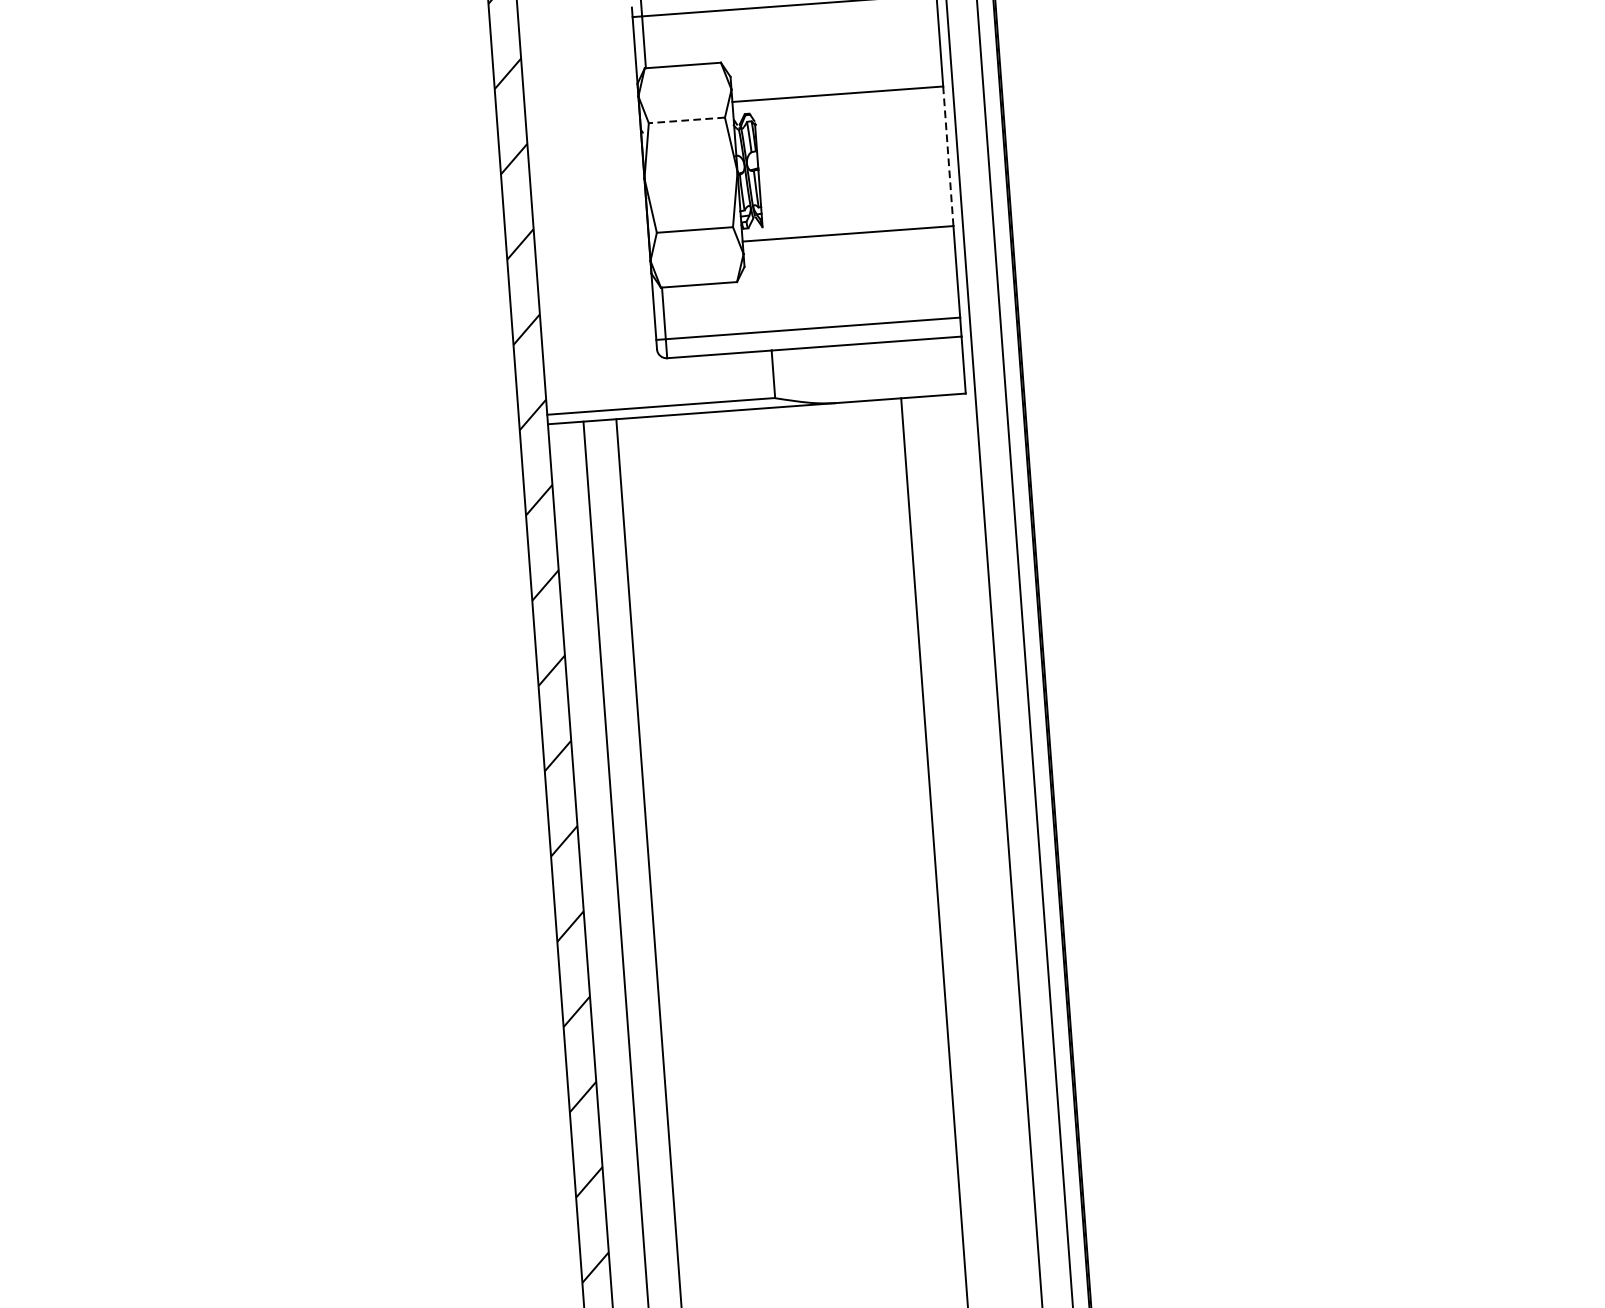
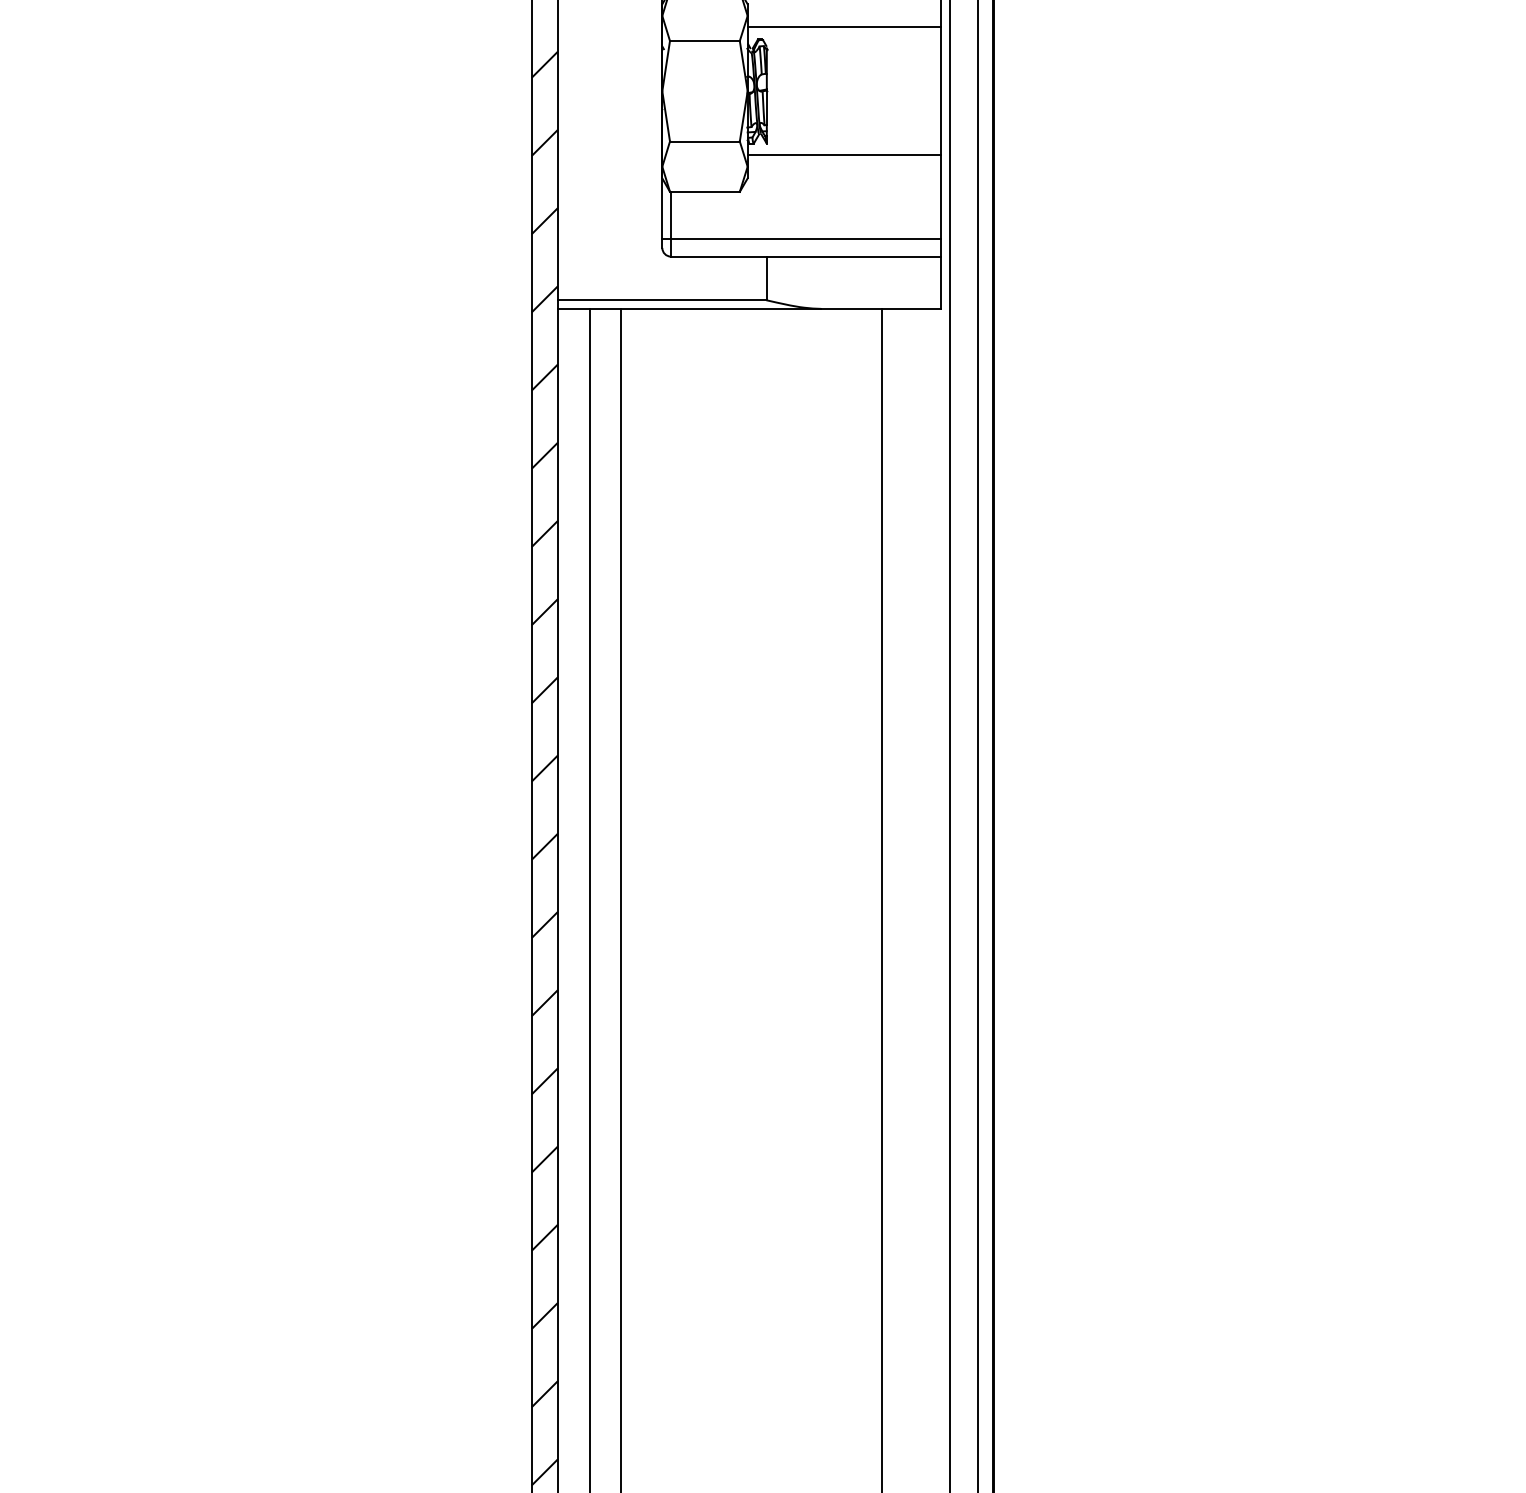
line: (686, 120) -> (704, 41), dashed -> solid
line: (947, 156) -> (940, 91), dashed -> solid

